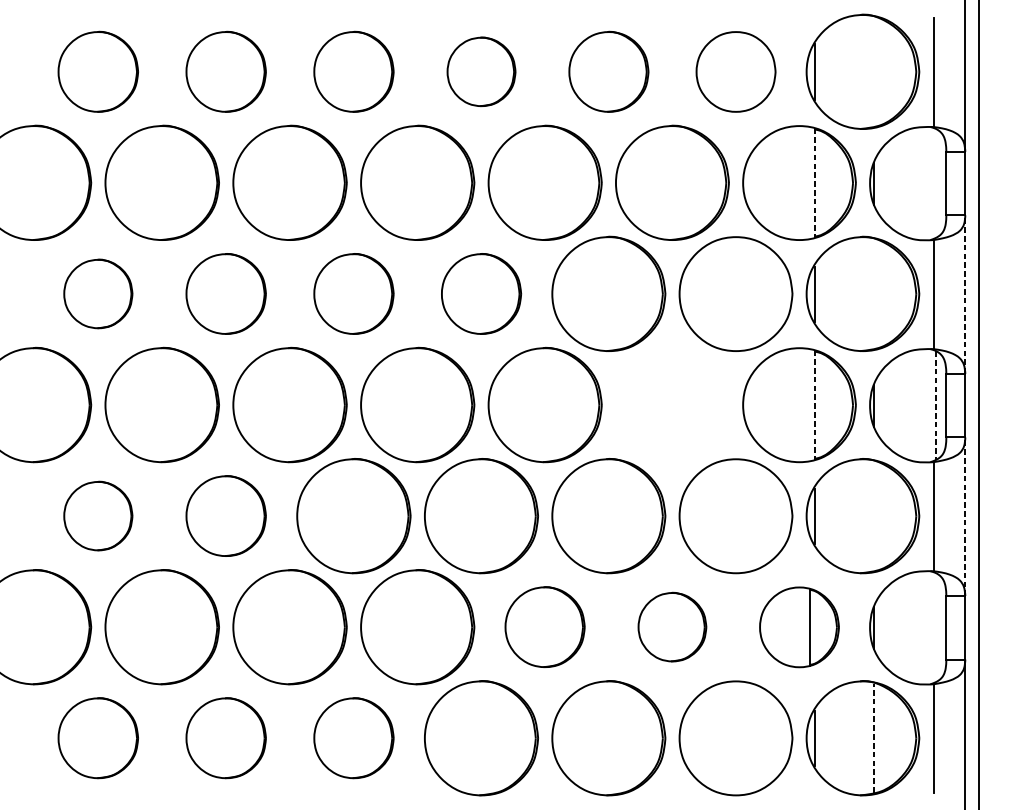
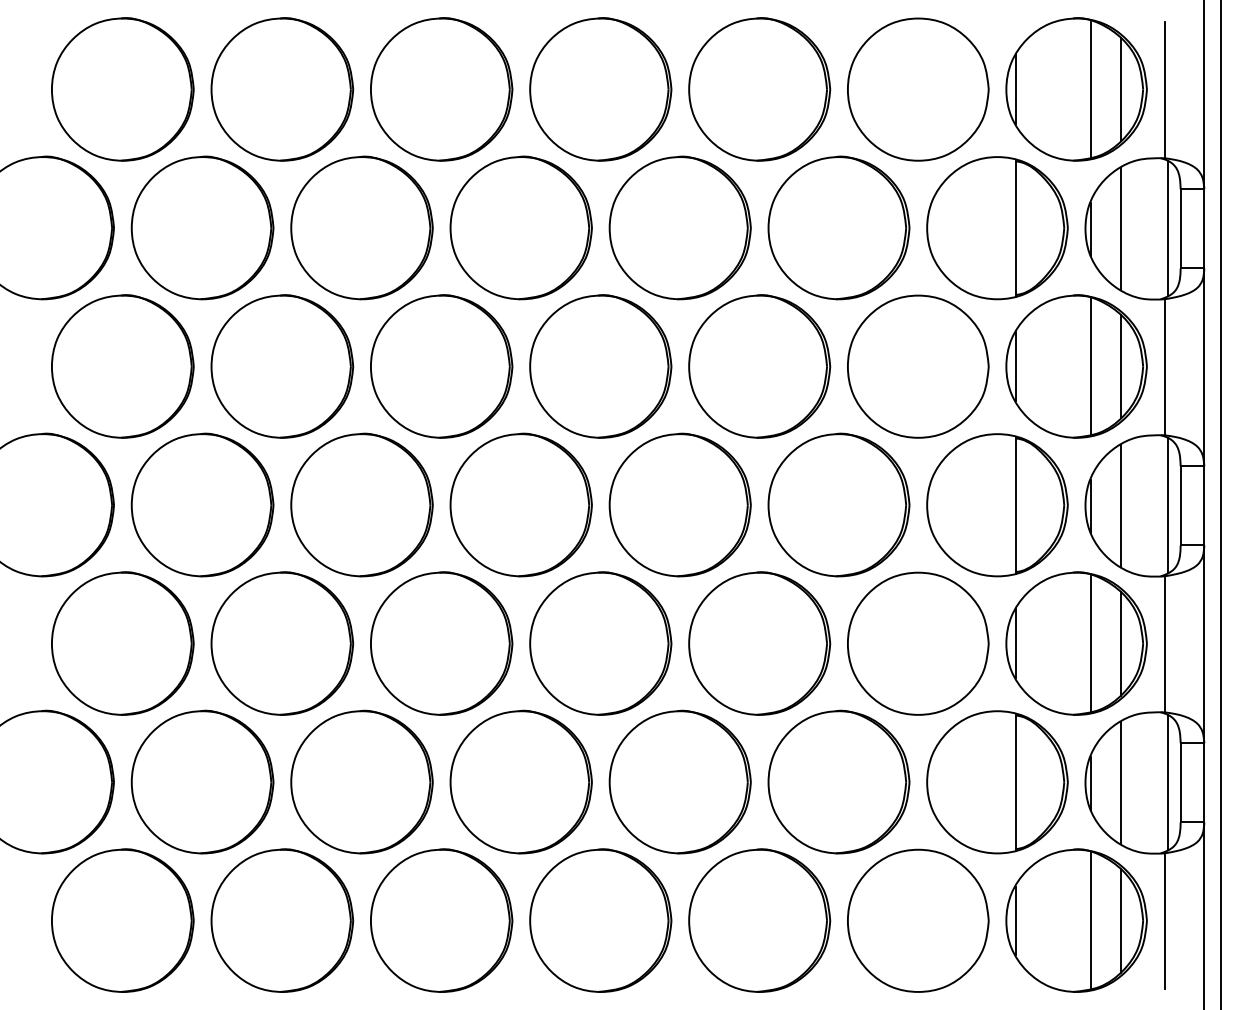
part: (98, 71) -> (122, 89), size x1.43
part: (226, 71) -> (282, 89), size x1.43
part: (353, 71) -> (441, 89), size x1.43
part: (481, 71) -> (600, 89), size x1.67
part: (608, 71) -> (759, 89), size x1.43
part: (736, 71) -> (918, 89), size x1.43
line: (874, 71) -> (1090, 89), added
line: (898, 71) -> (1120, 89), added
line: (814, 183) -> (1016, 228), dashed -> solid
line: (898, 183) -> (1120, 228), added
line: (935, 183) -> (1167, 228), added
part: (98, 293) -> (122, 366), size x1.67
part: (226, 293) -> (282, 366), size x1.43
part: (353, 293) -> (441, 366), size x1.43
part: (481, 293) -> (600, 366), size x1.43
line: (874, 293) -> (1090, 366), added
line: (898, 293) -> (1120, 366), added
line: (965, 294) -> (1204, 367), dashed -> solid
part: (672, 404) -> (838, 504), added
line: (814, 405) -> (1016, 505), dashed -> solid
line: (898, 405) -> (1120, 505), added
line: (935, 405) -> (1167, 505), dashed -> solid
part: (98, 516) -> (122, 643), size x1.67
part: (226, 516) -> (282, 643), size x1.43
line: (874, 516) -> (1090, 643), added
line: (898, 516) -> (1120, 643), added
line: (965, 516) -> (1204, 644), dashed -> solid
part: (544, 626) -> (679, 781), size x1.43
part: (672, 626) -> (838, 781), size x1.67
part: (799, 627) -> (997, 782), size x1.43
line: (898, 627) -> (1120, 782), added
line: (935, 627) -> (1167, 782), added
part: (98, 738) -> (122, 920), size x1.43
part: (226, 738) -> (282, 920), size x1.43
part: (353, 738) -> (441, 920), size x1.43
line: (874, 738) -> (1090, 920), dashed -> solid
line: (898, 738) -> (1120, 920), added

